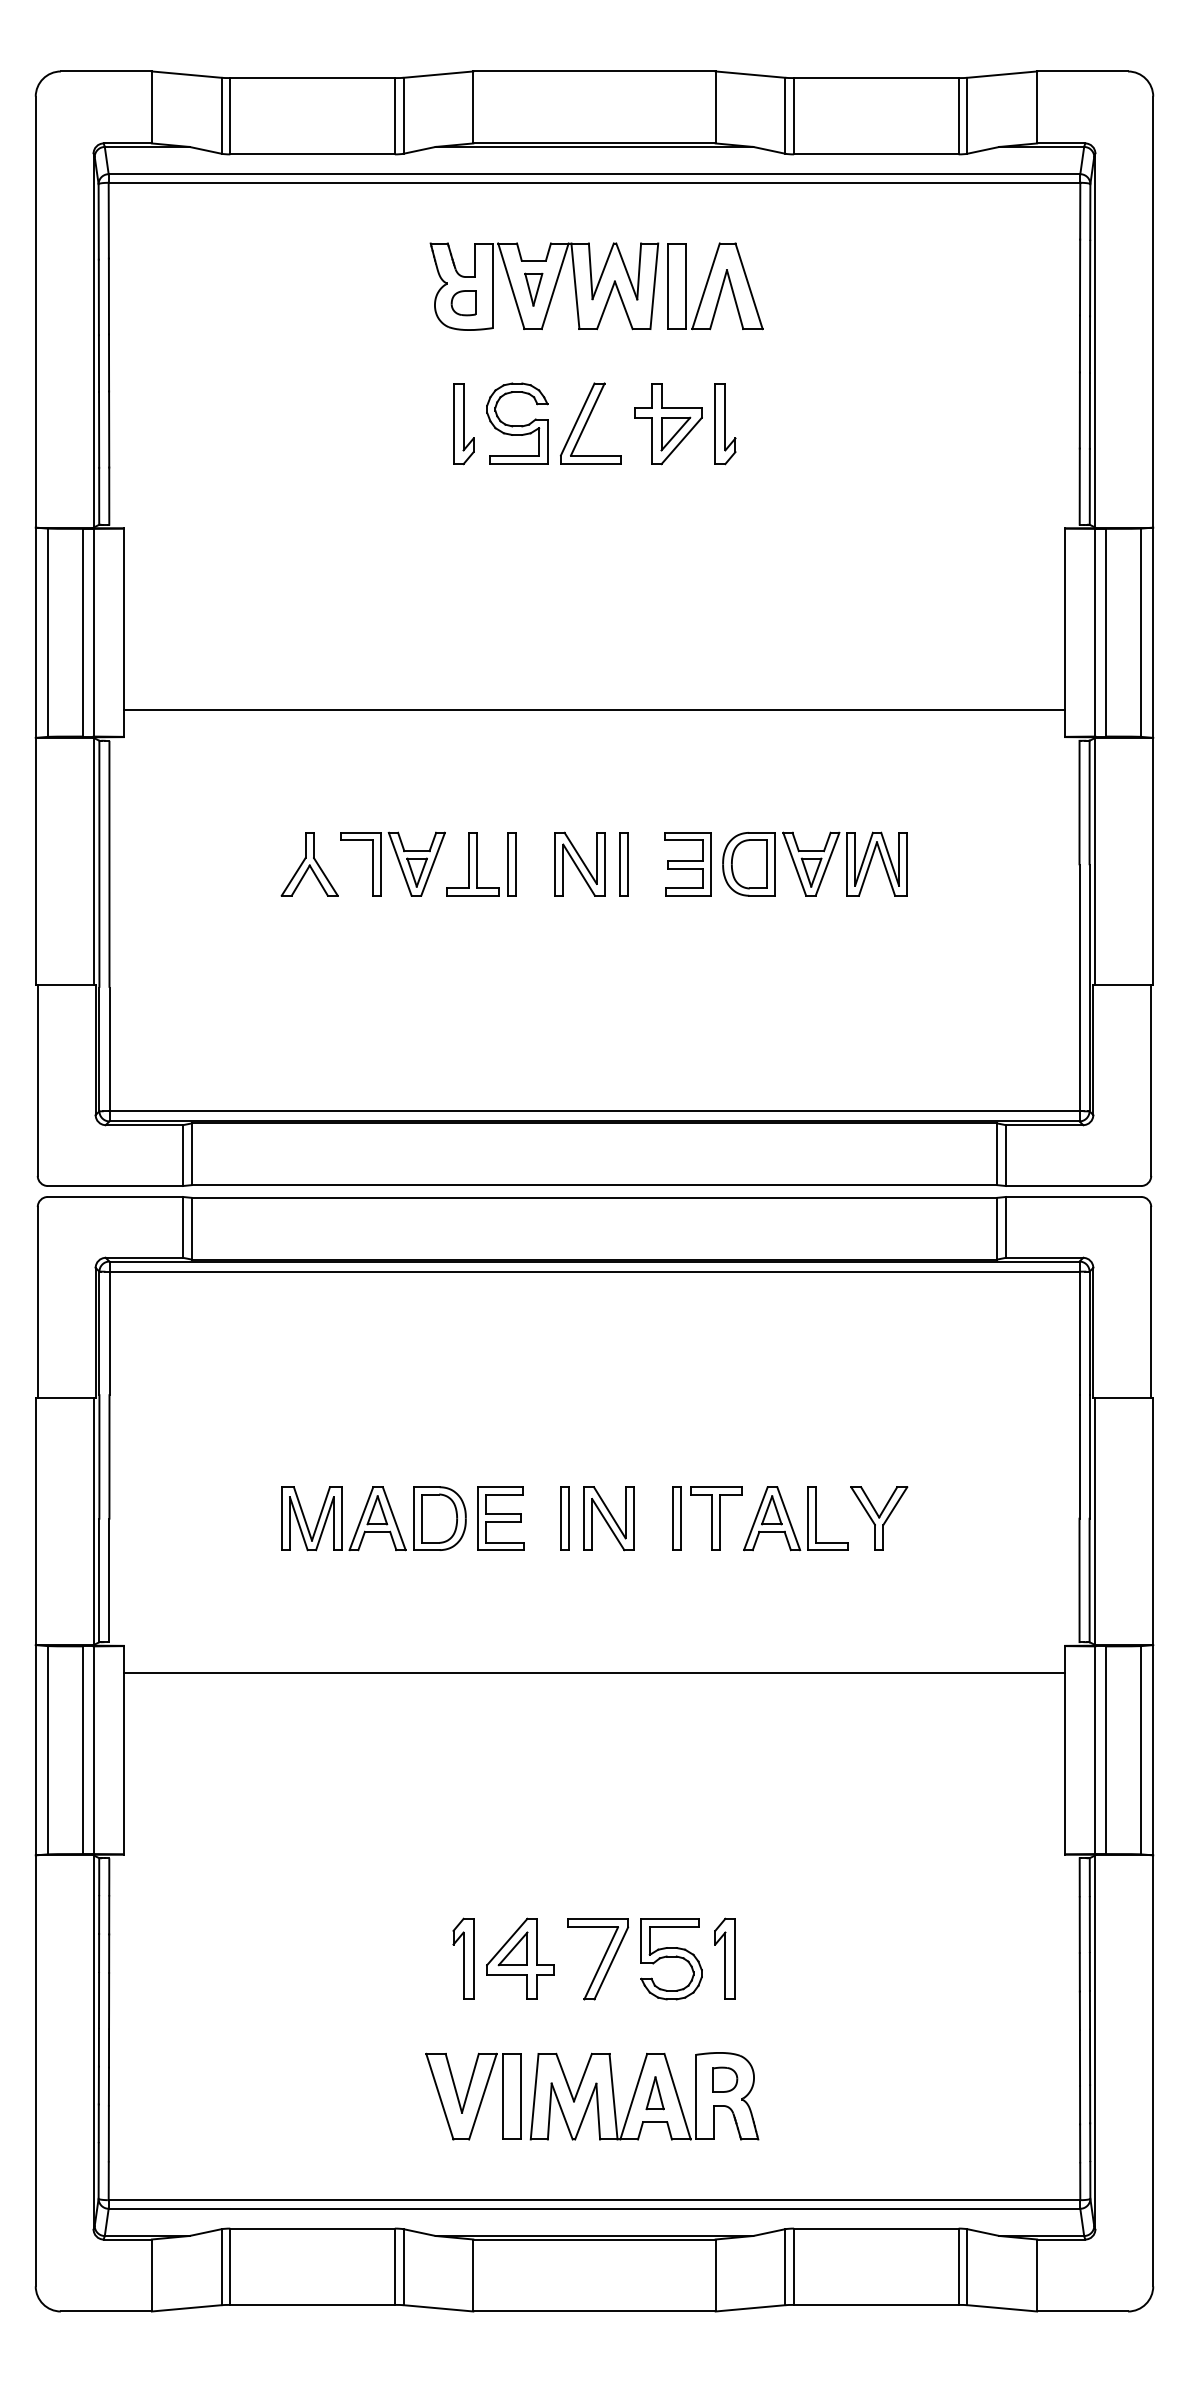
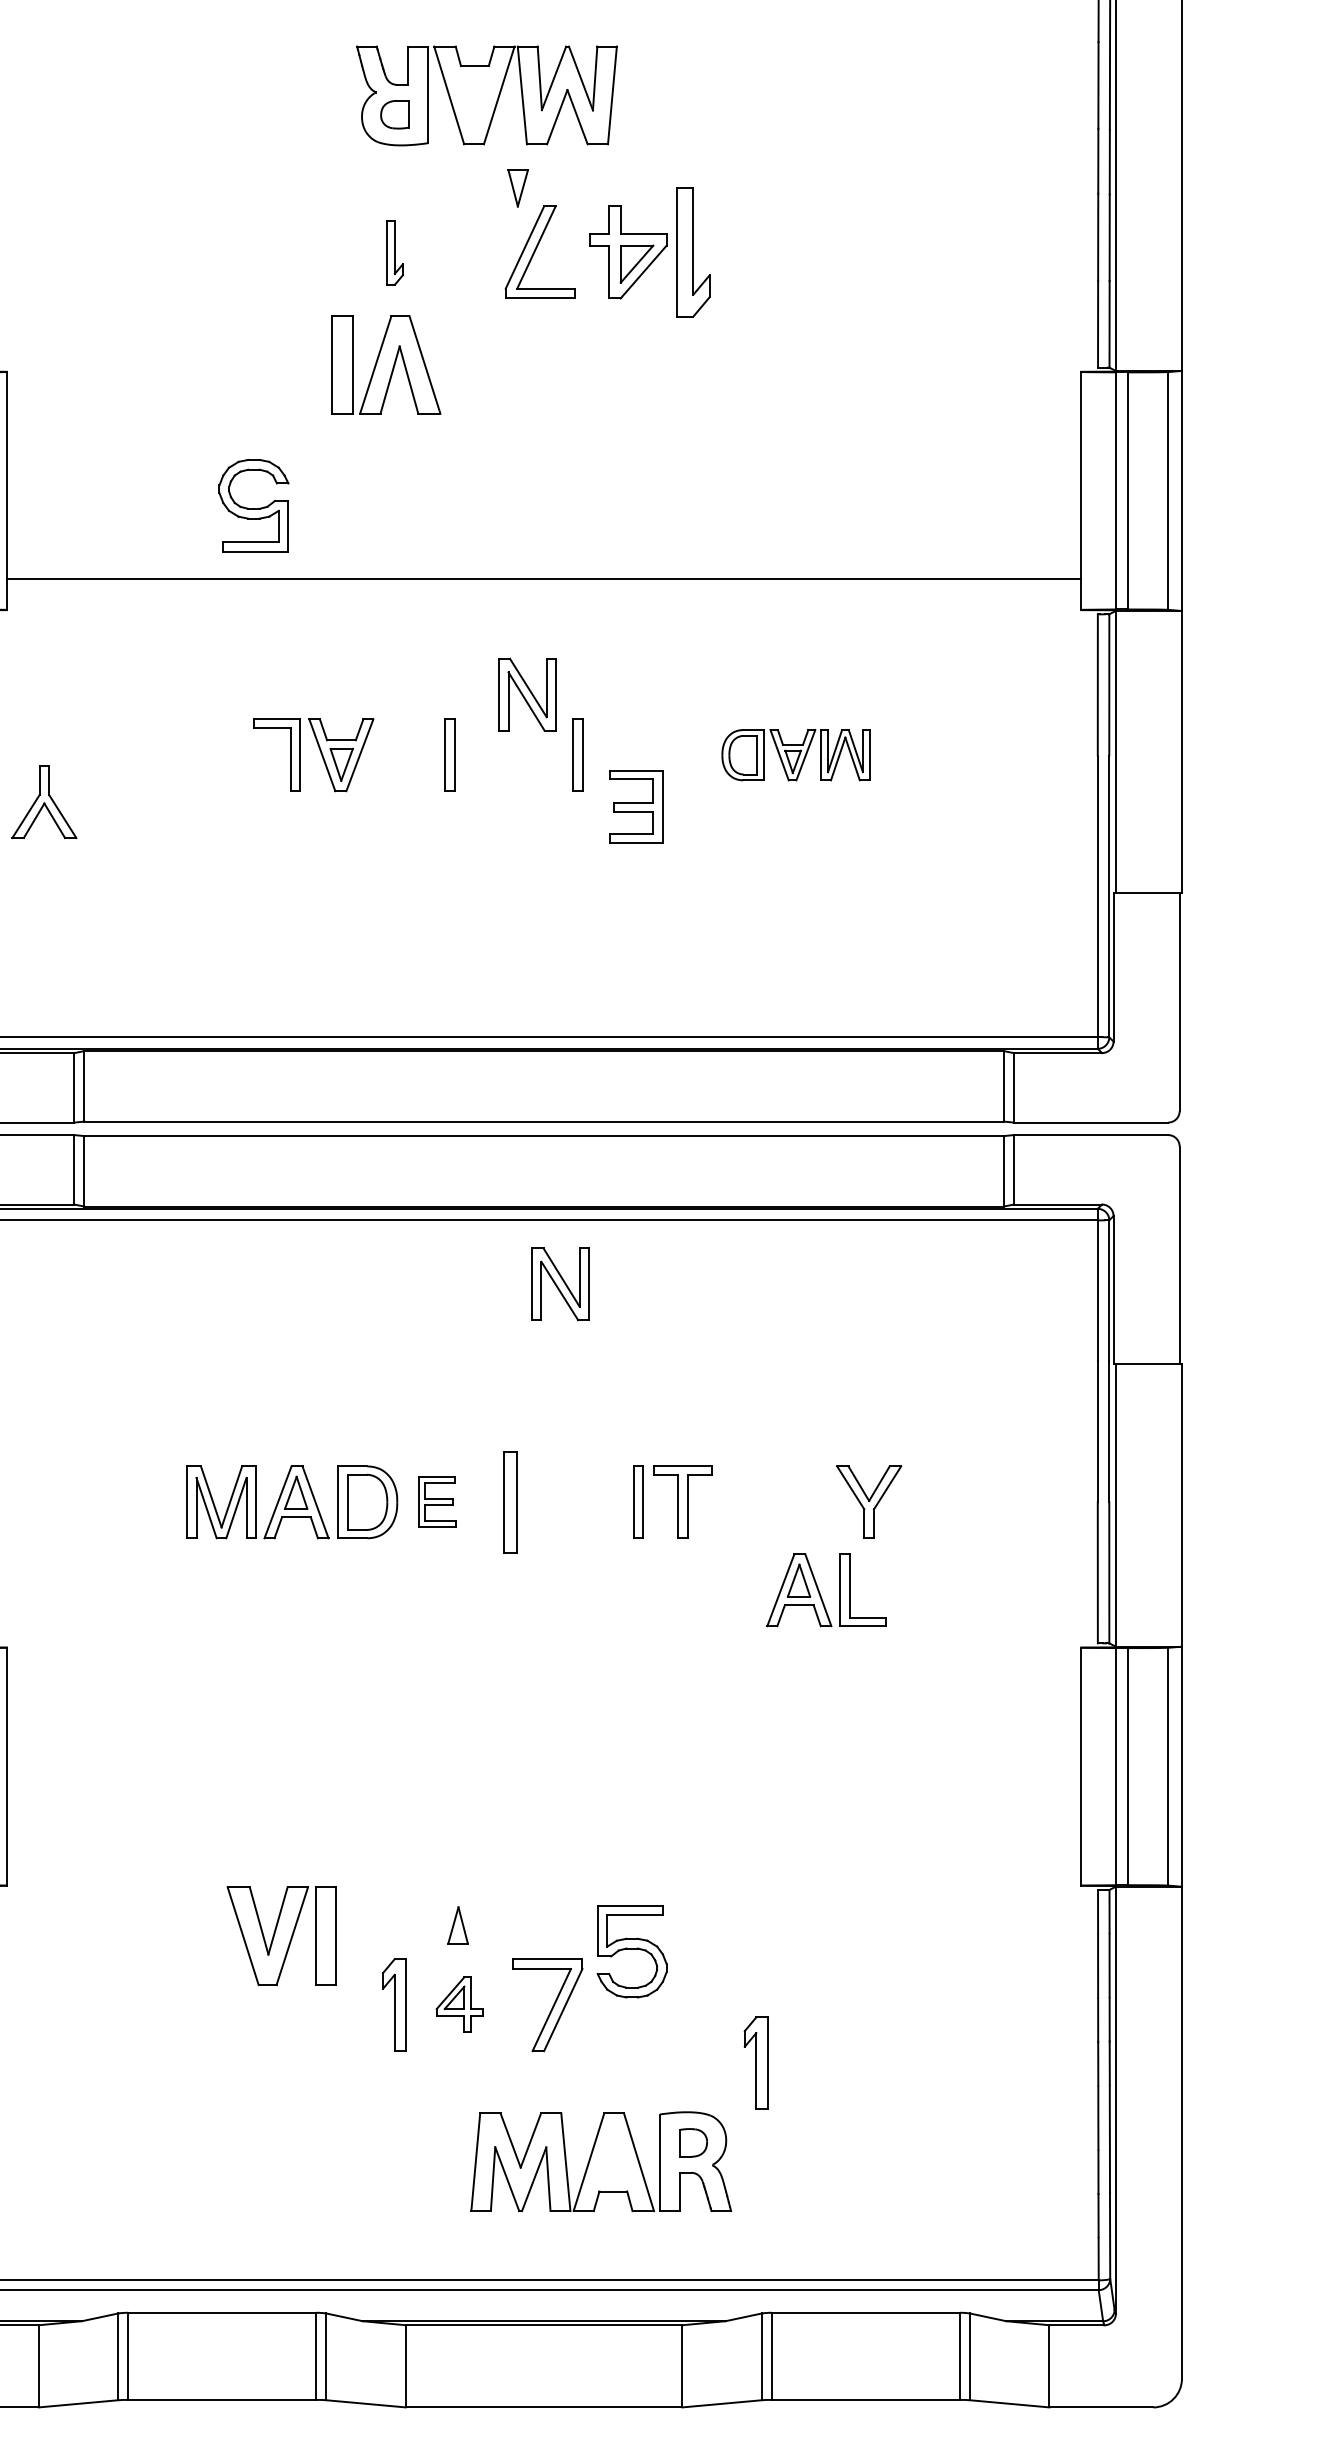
part: (715, 286) -> (386, 365), moved
part: (533, 289) -> (517, 188), moved
part: (517, 423) -> (254, 505), moved
part: (463, 424) -> (394, 253), size x0.7
part: (725, 424) -> (693, 253), size x1.4
part: (579, 863) -> (526, 693), moved
part: (814, 863) -> (795, 754), size x0.7
part: (309, 864) -> (44, 802), moved
part: (472, 864) -> (404, 755), removed
part: (687, 864) -> (635, 806), moved
part: (500, 1518) -> (436, 1502), size x0.7
part: (564, 1518) -> (509, 1502), size x1.4
part: (608, 1518) -> (560, 1284), moved
part: (795, 1518) -> (826, 1590), moved
line: (594, 1672) -> (544, 1677), removed
part: (520, 1958) -> (459, 2004), size x0.6
part: (724, 1958) -> (755, 2062), moved
part: (671, 1959) -> (632, 1951), moved
part: (654, 2093) -> (457, 1925), moved
part: (473, 2096) -> (281, 1935), moved

